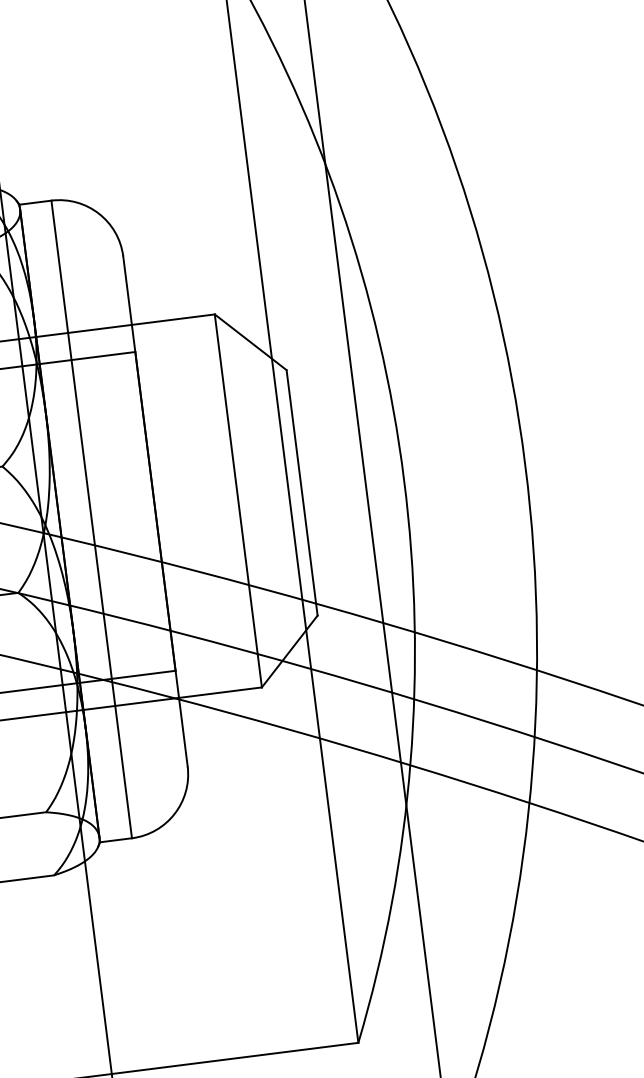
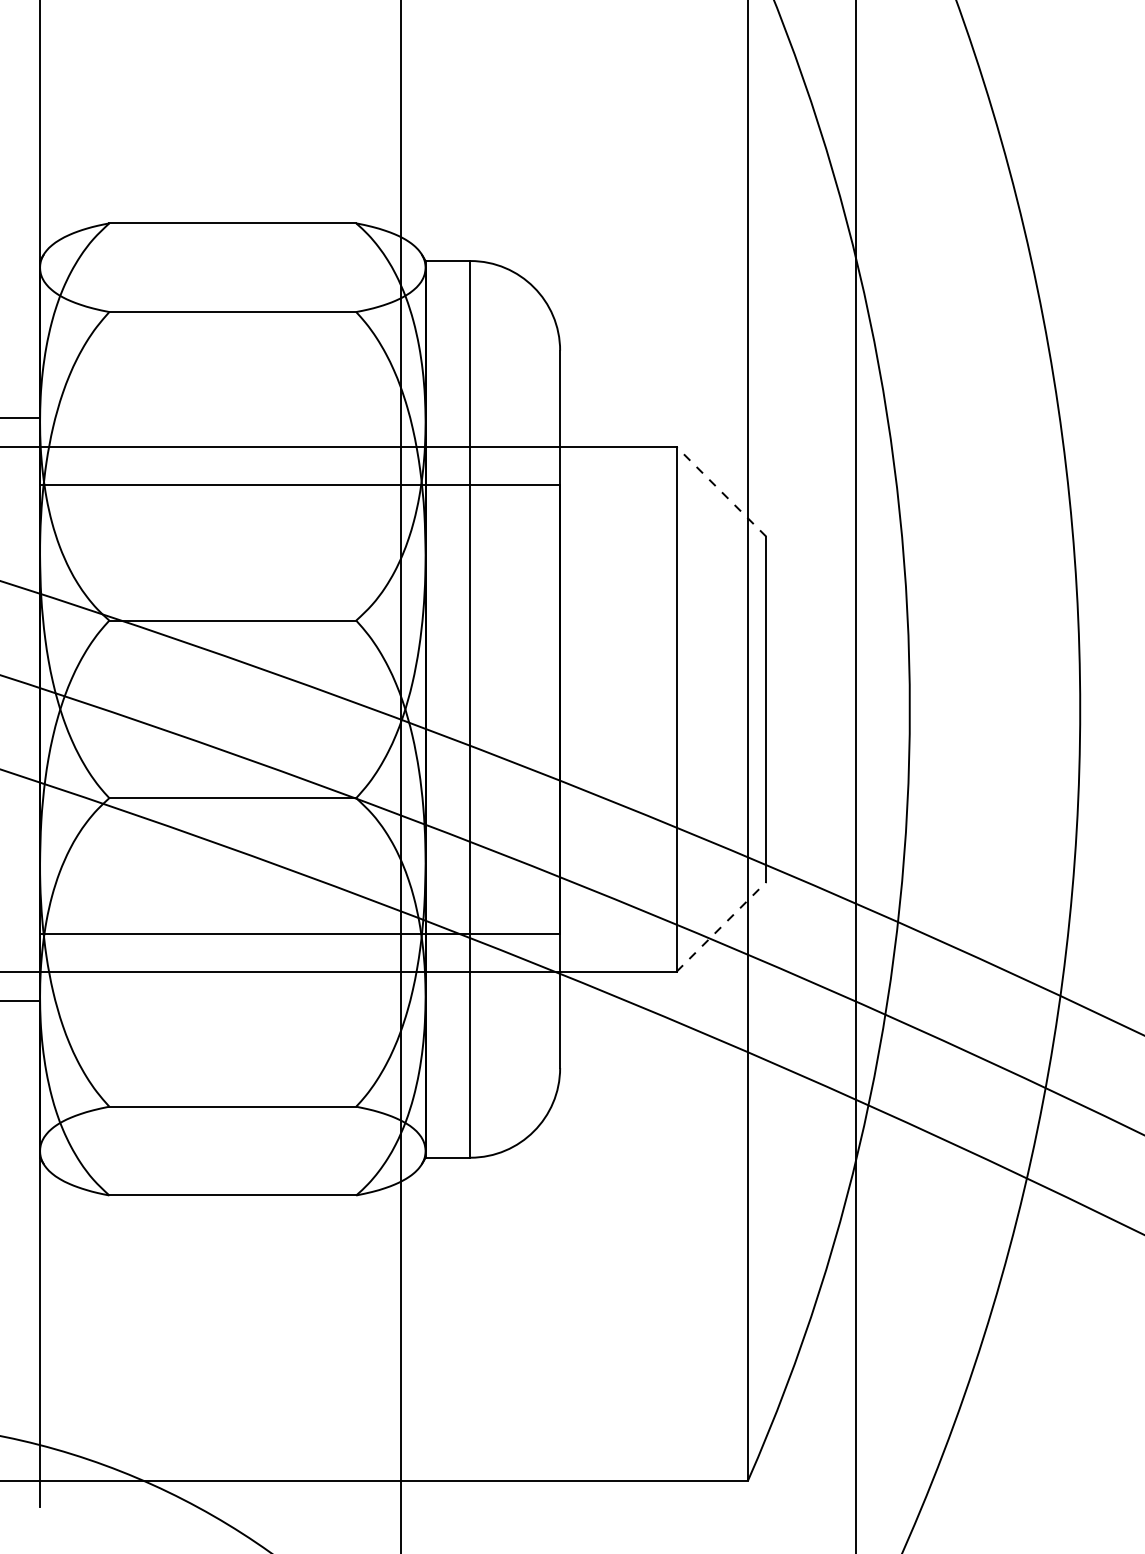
line: (250, 341) -> (721, 491), solid -> dashed
line: (289, 651) -> (721, 926), solid -> dashed

